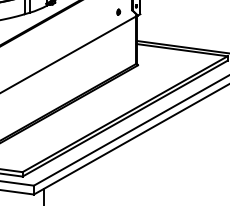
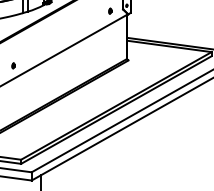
part: (14, 70) -> (13, 65), added

